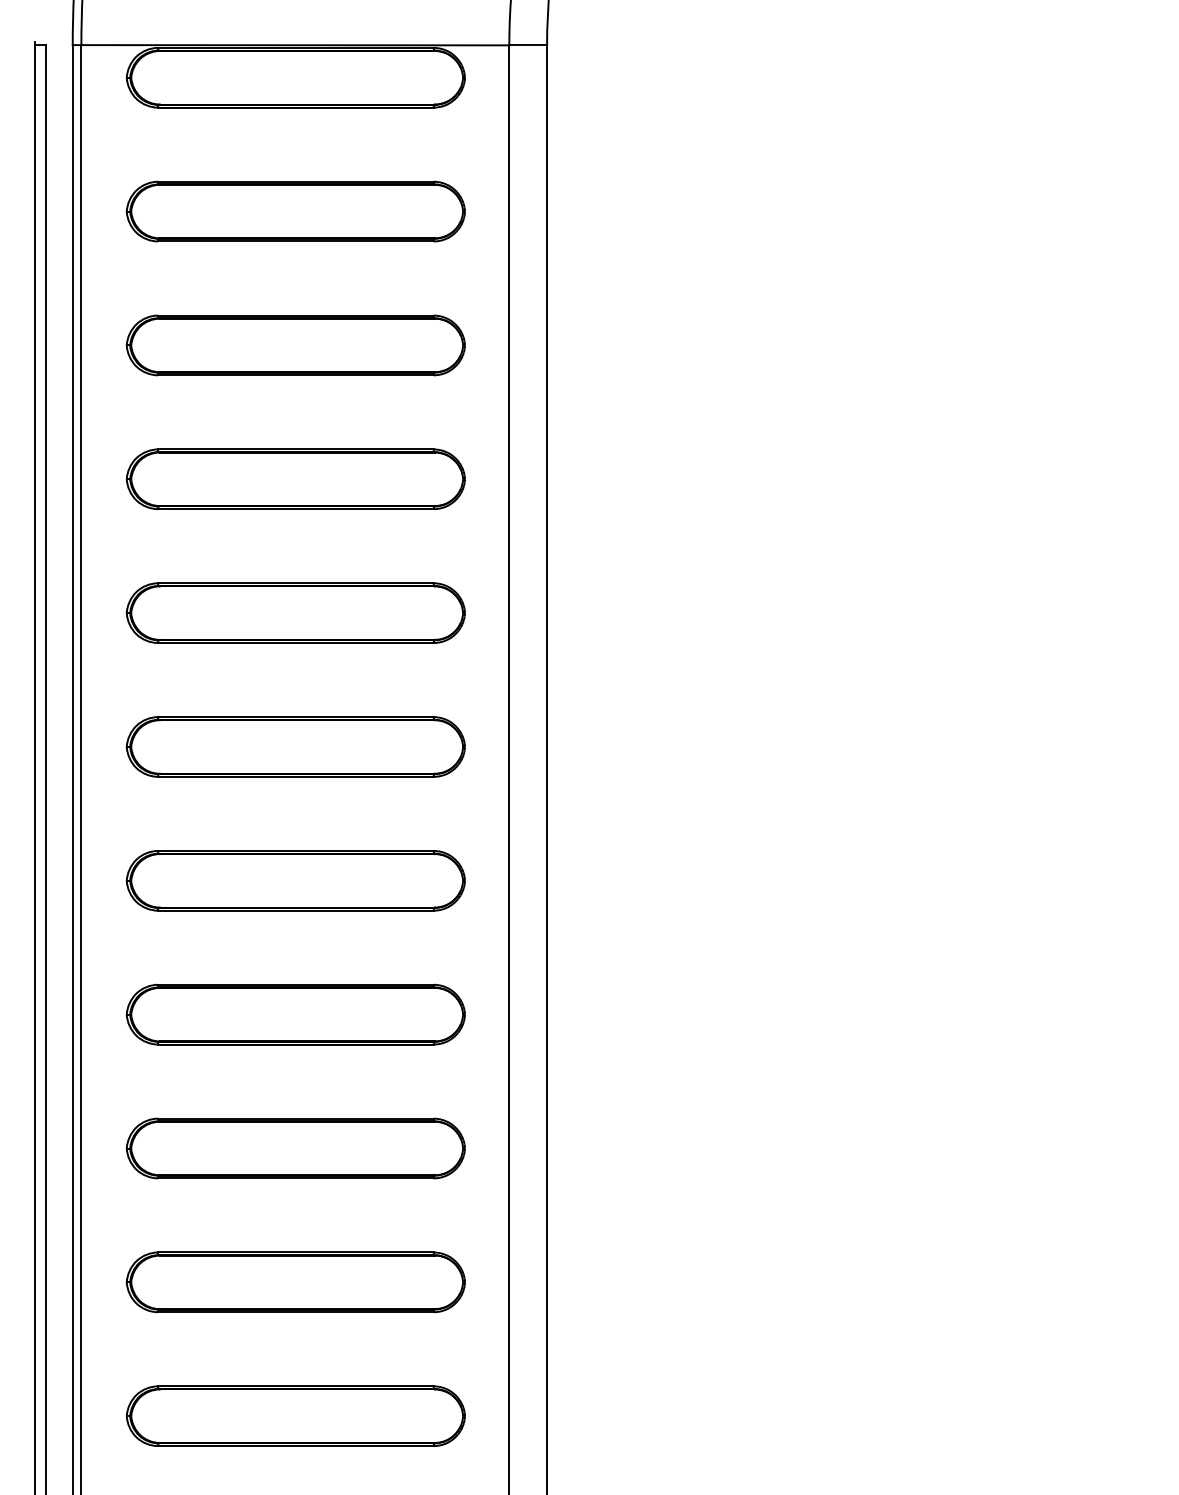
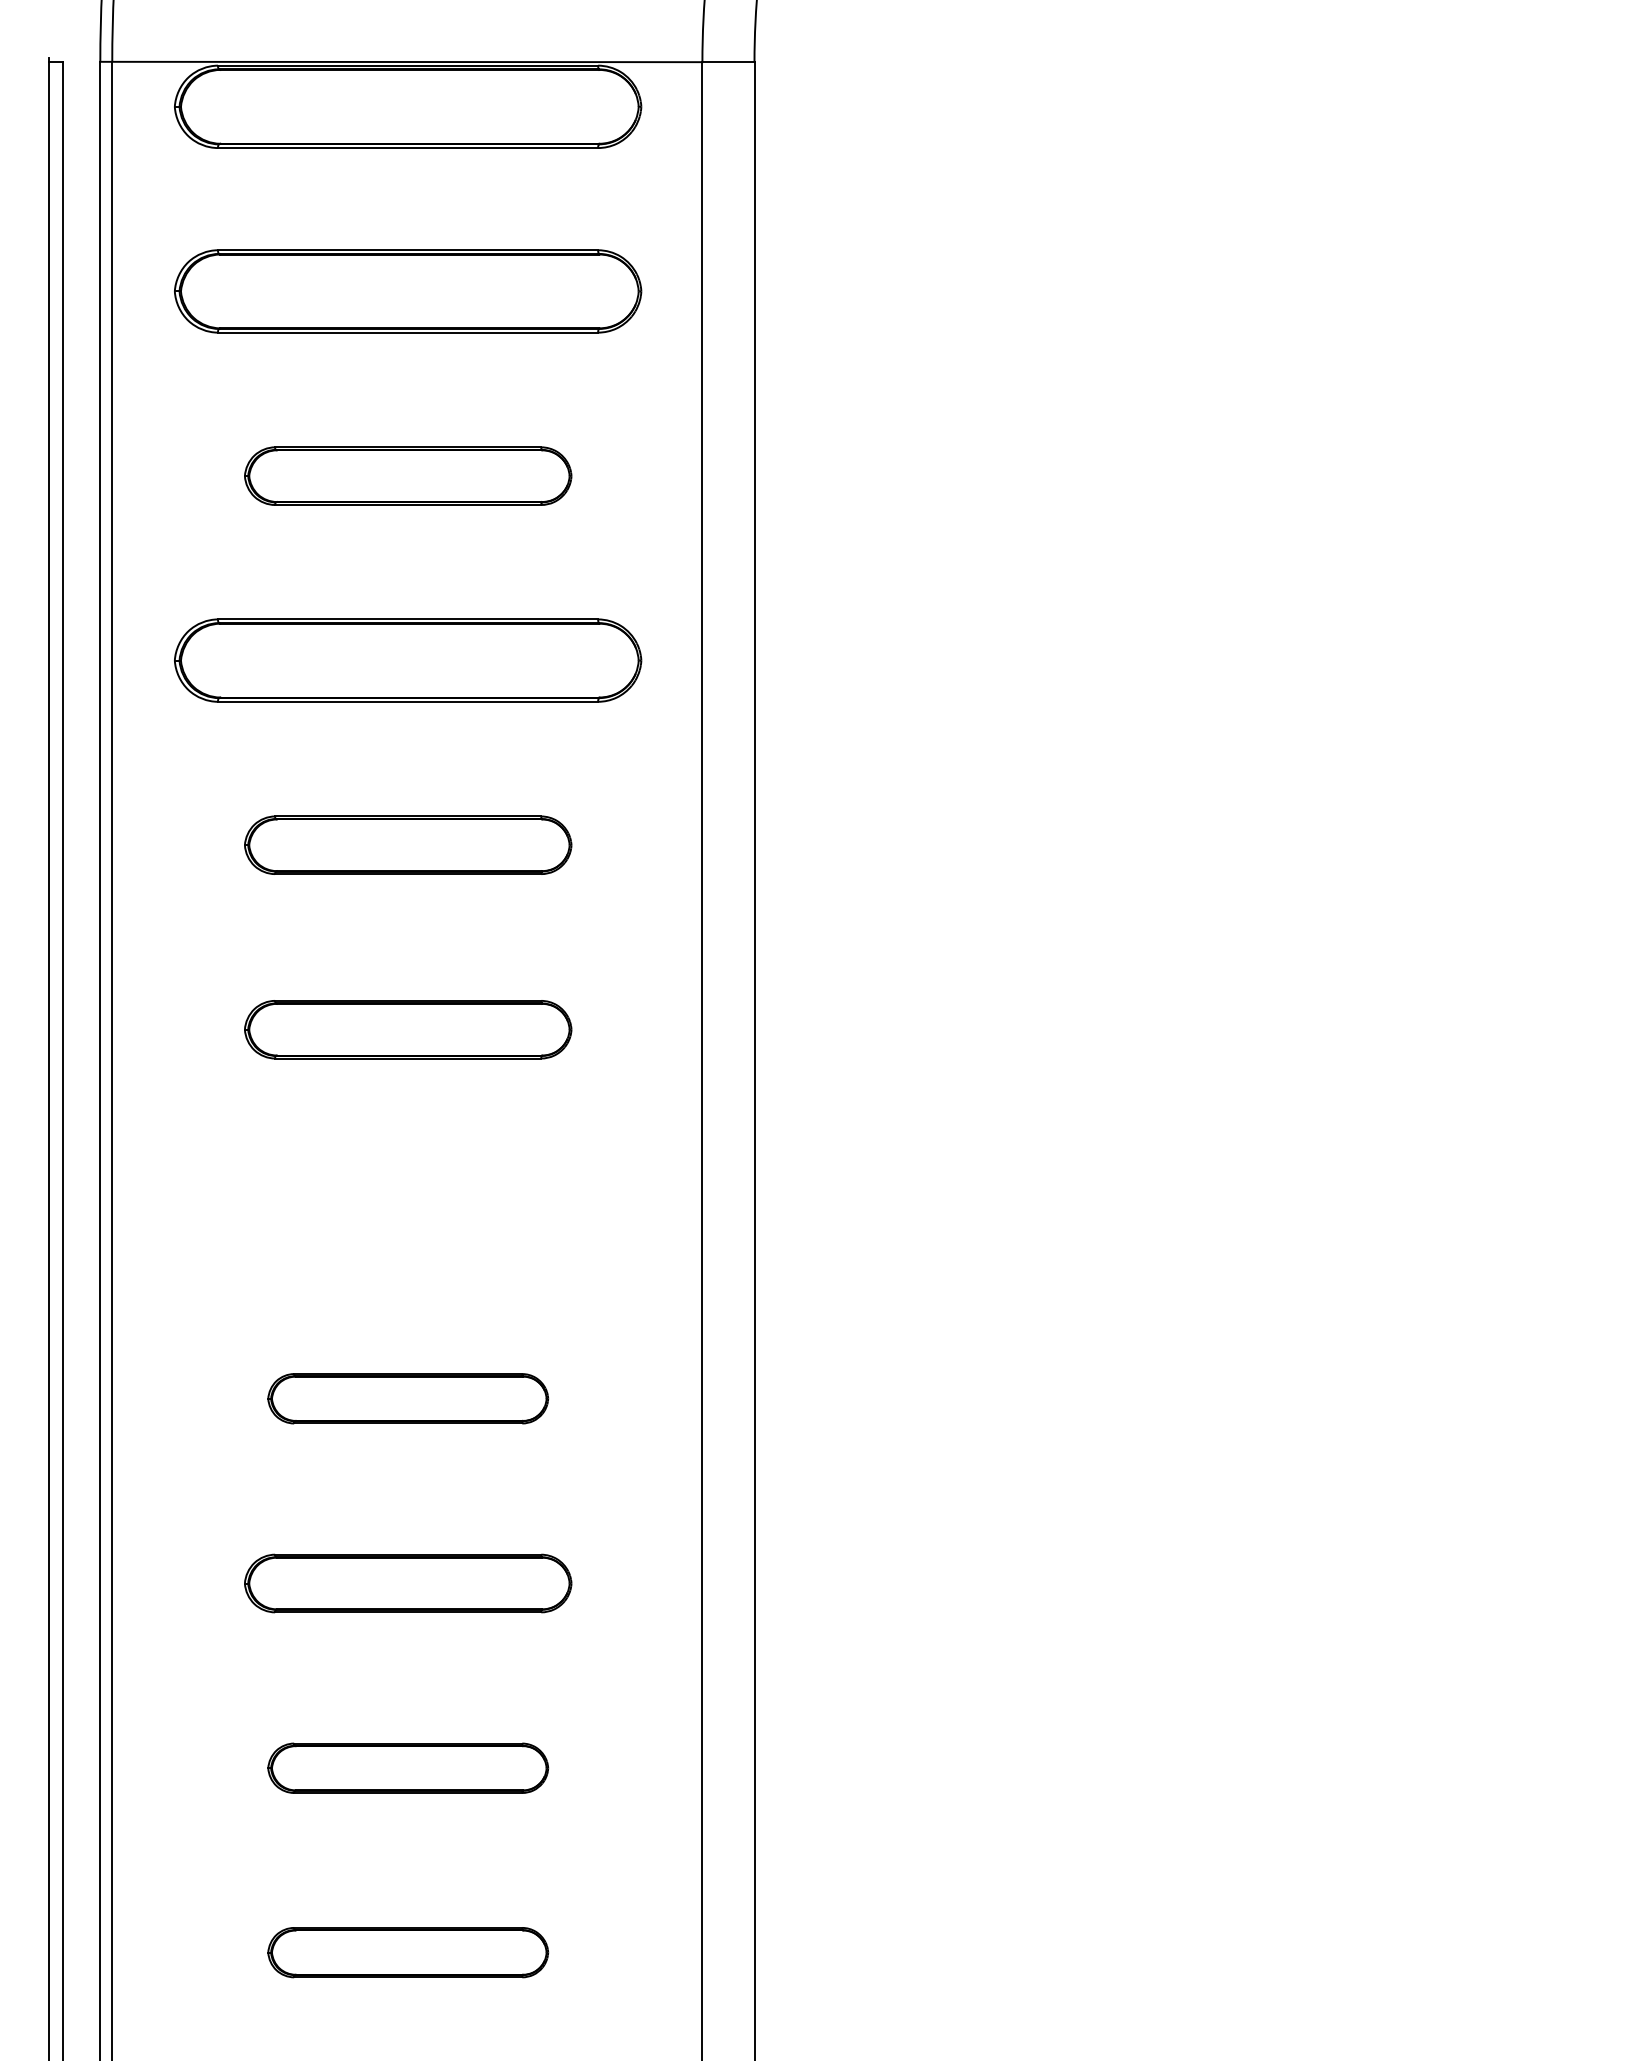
part: (296, 345) -> (408, 476), size x0.7
part: (296, 613) -> (408, 845), size x0.7
part: (296, 746) -> (408, 1029), size x0.7
part: (296, 880) -> (408, 1214), removed
part: (296, 1014) -> (408, 1398), size x0.6
part: (296, 1148) -> (408, 1583), size x0.7
part: (296, 1282) -> (408, 1768), size x0.6
part: (296, 1416) -> (408, 1952), size x0.6

